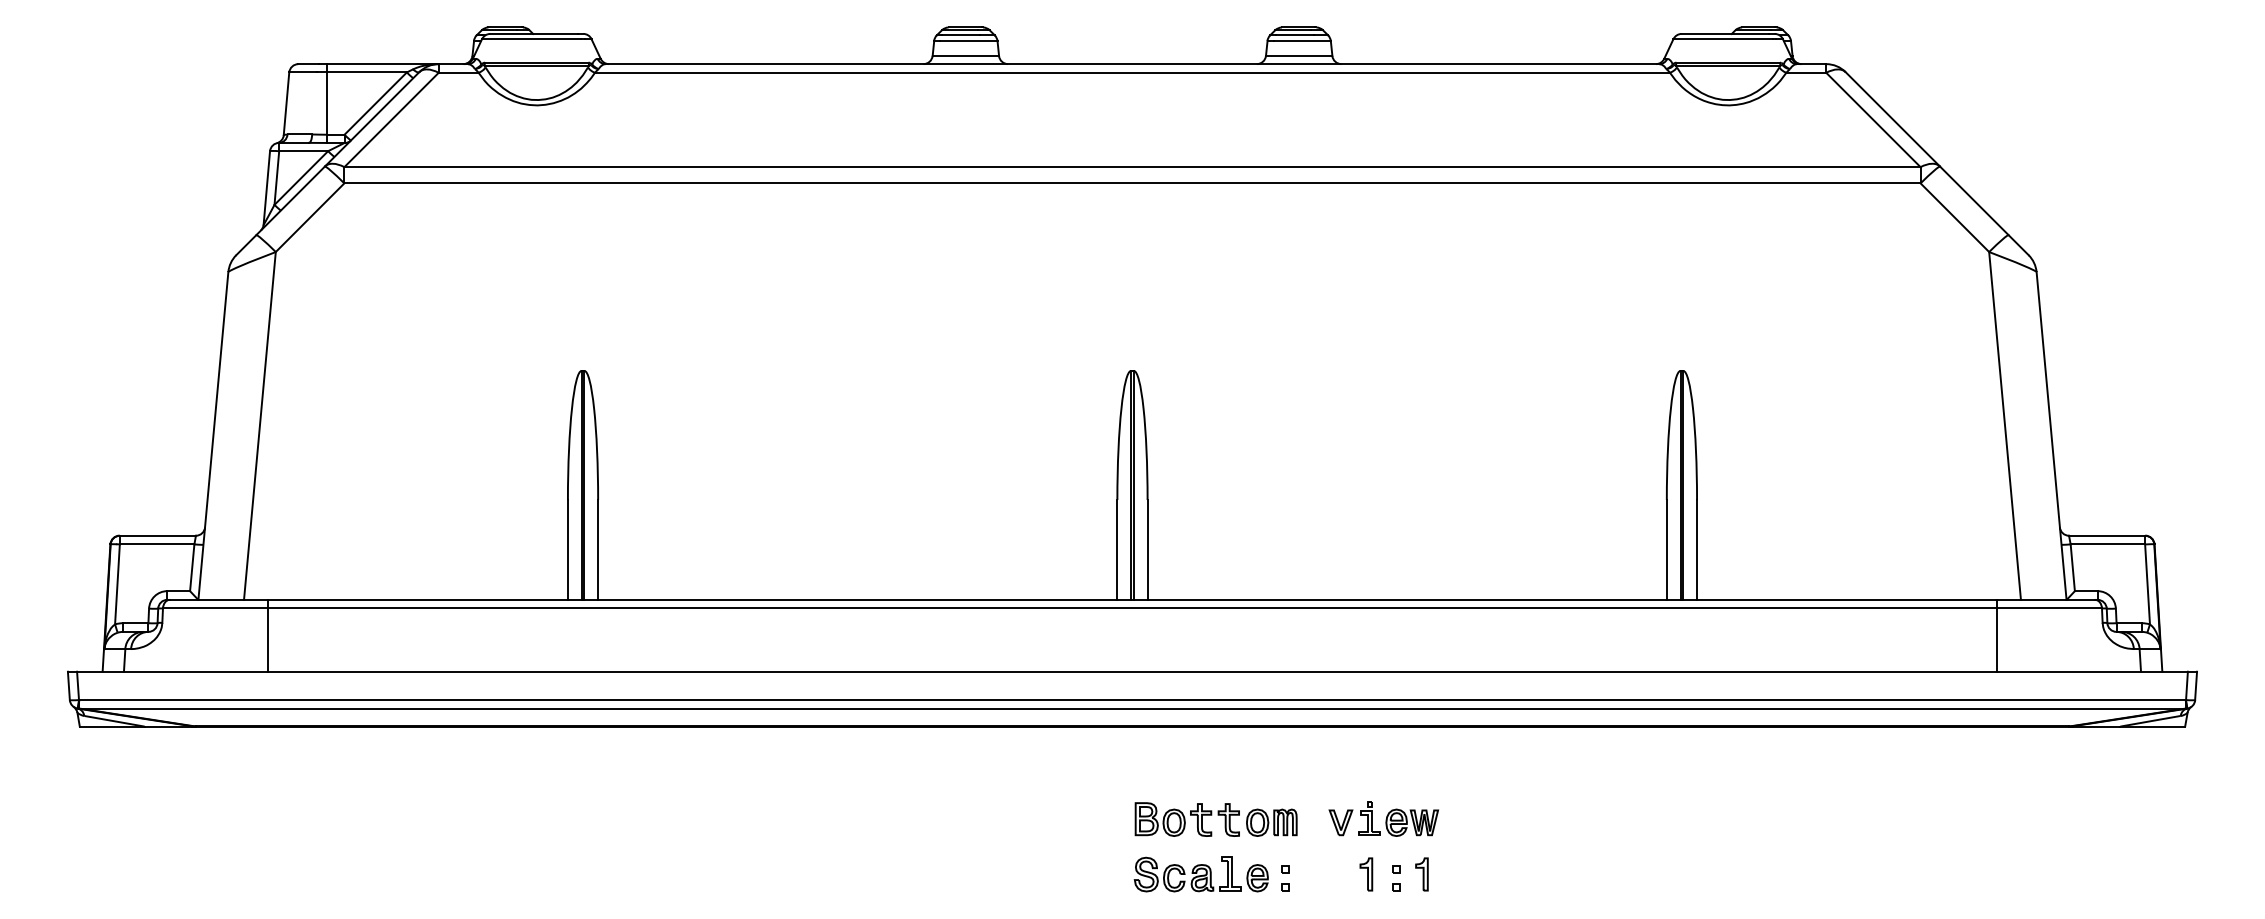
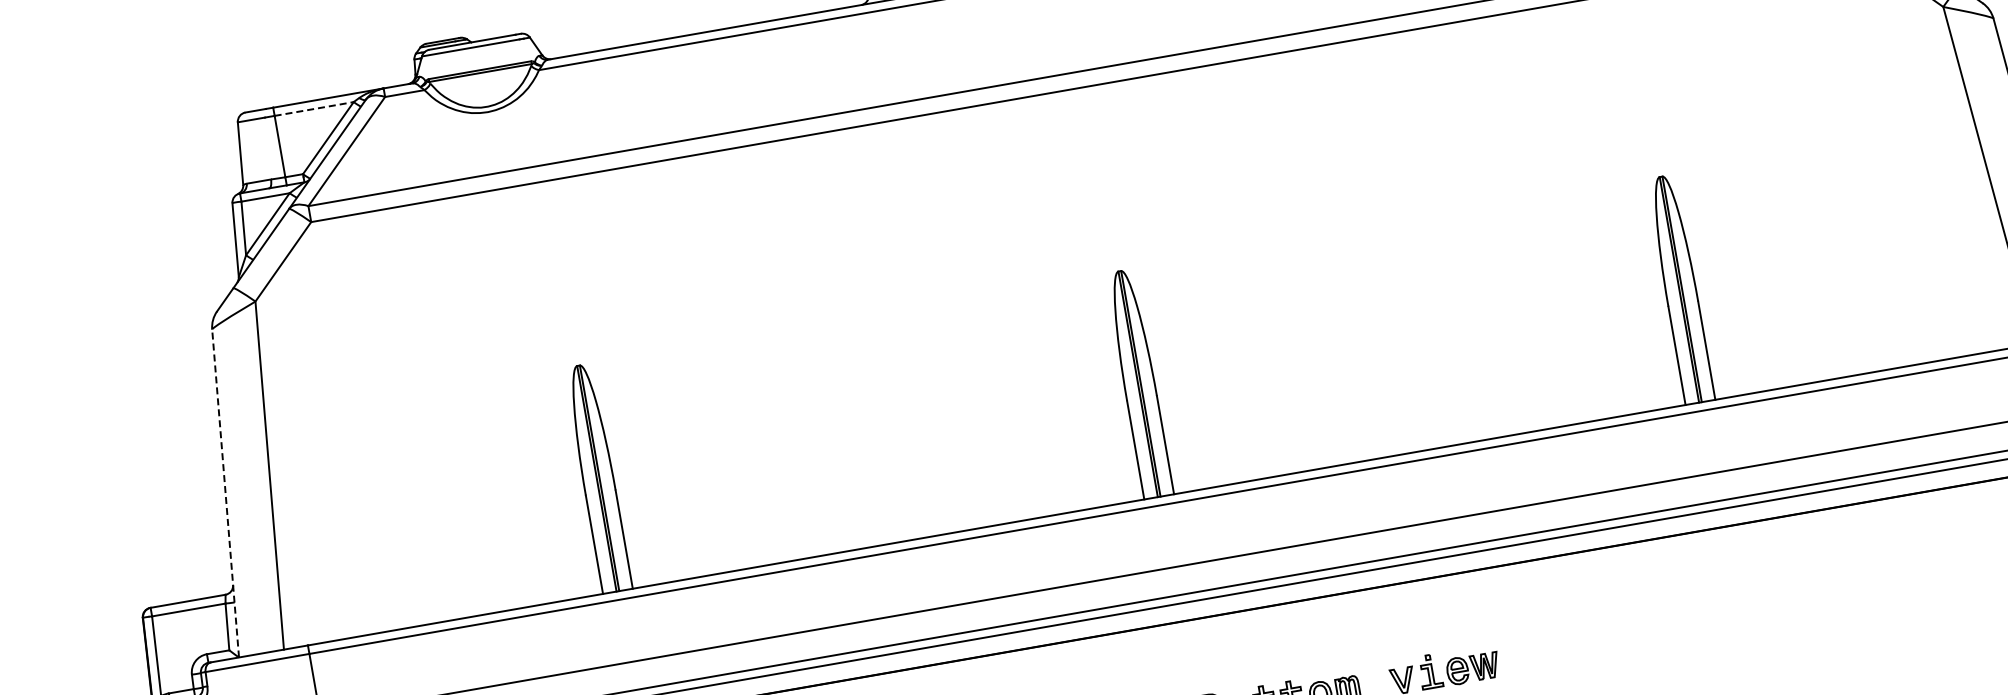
line: (367, 72) -> (314, 108), solid -> dashed
line: (213, 435) -> (225, 492), solid -> dashed

